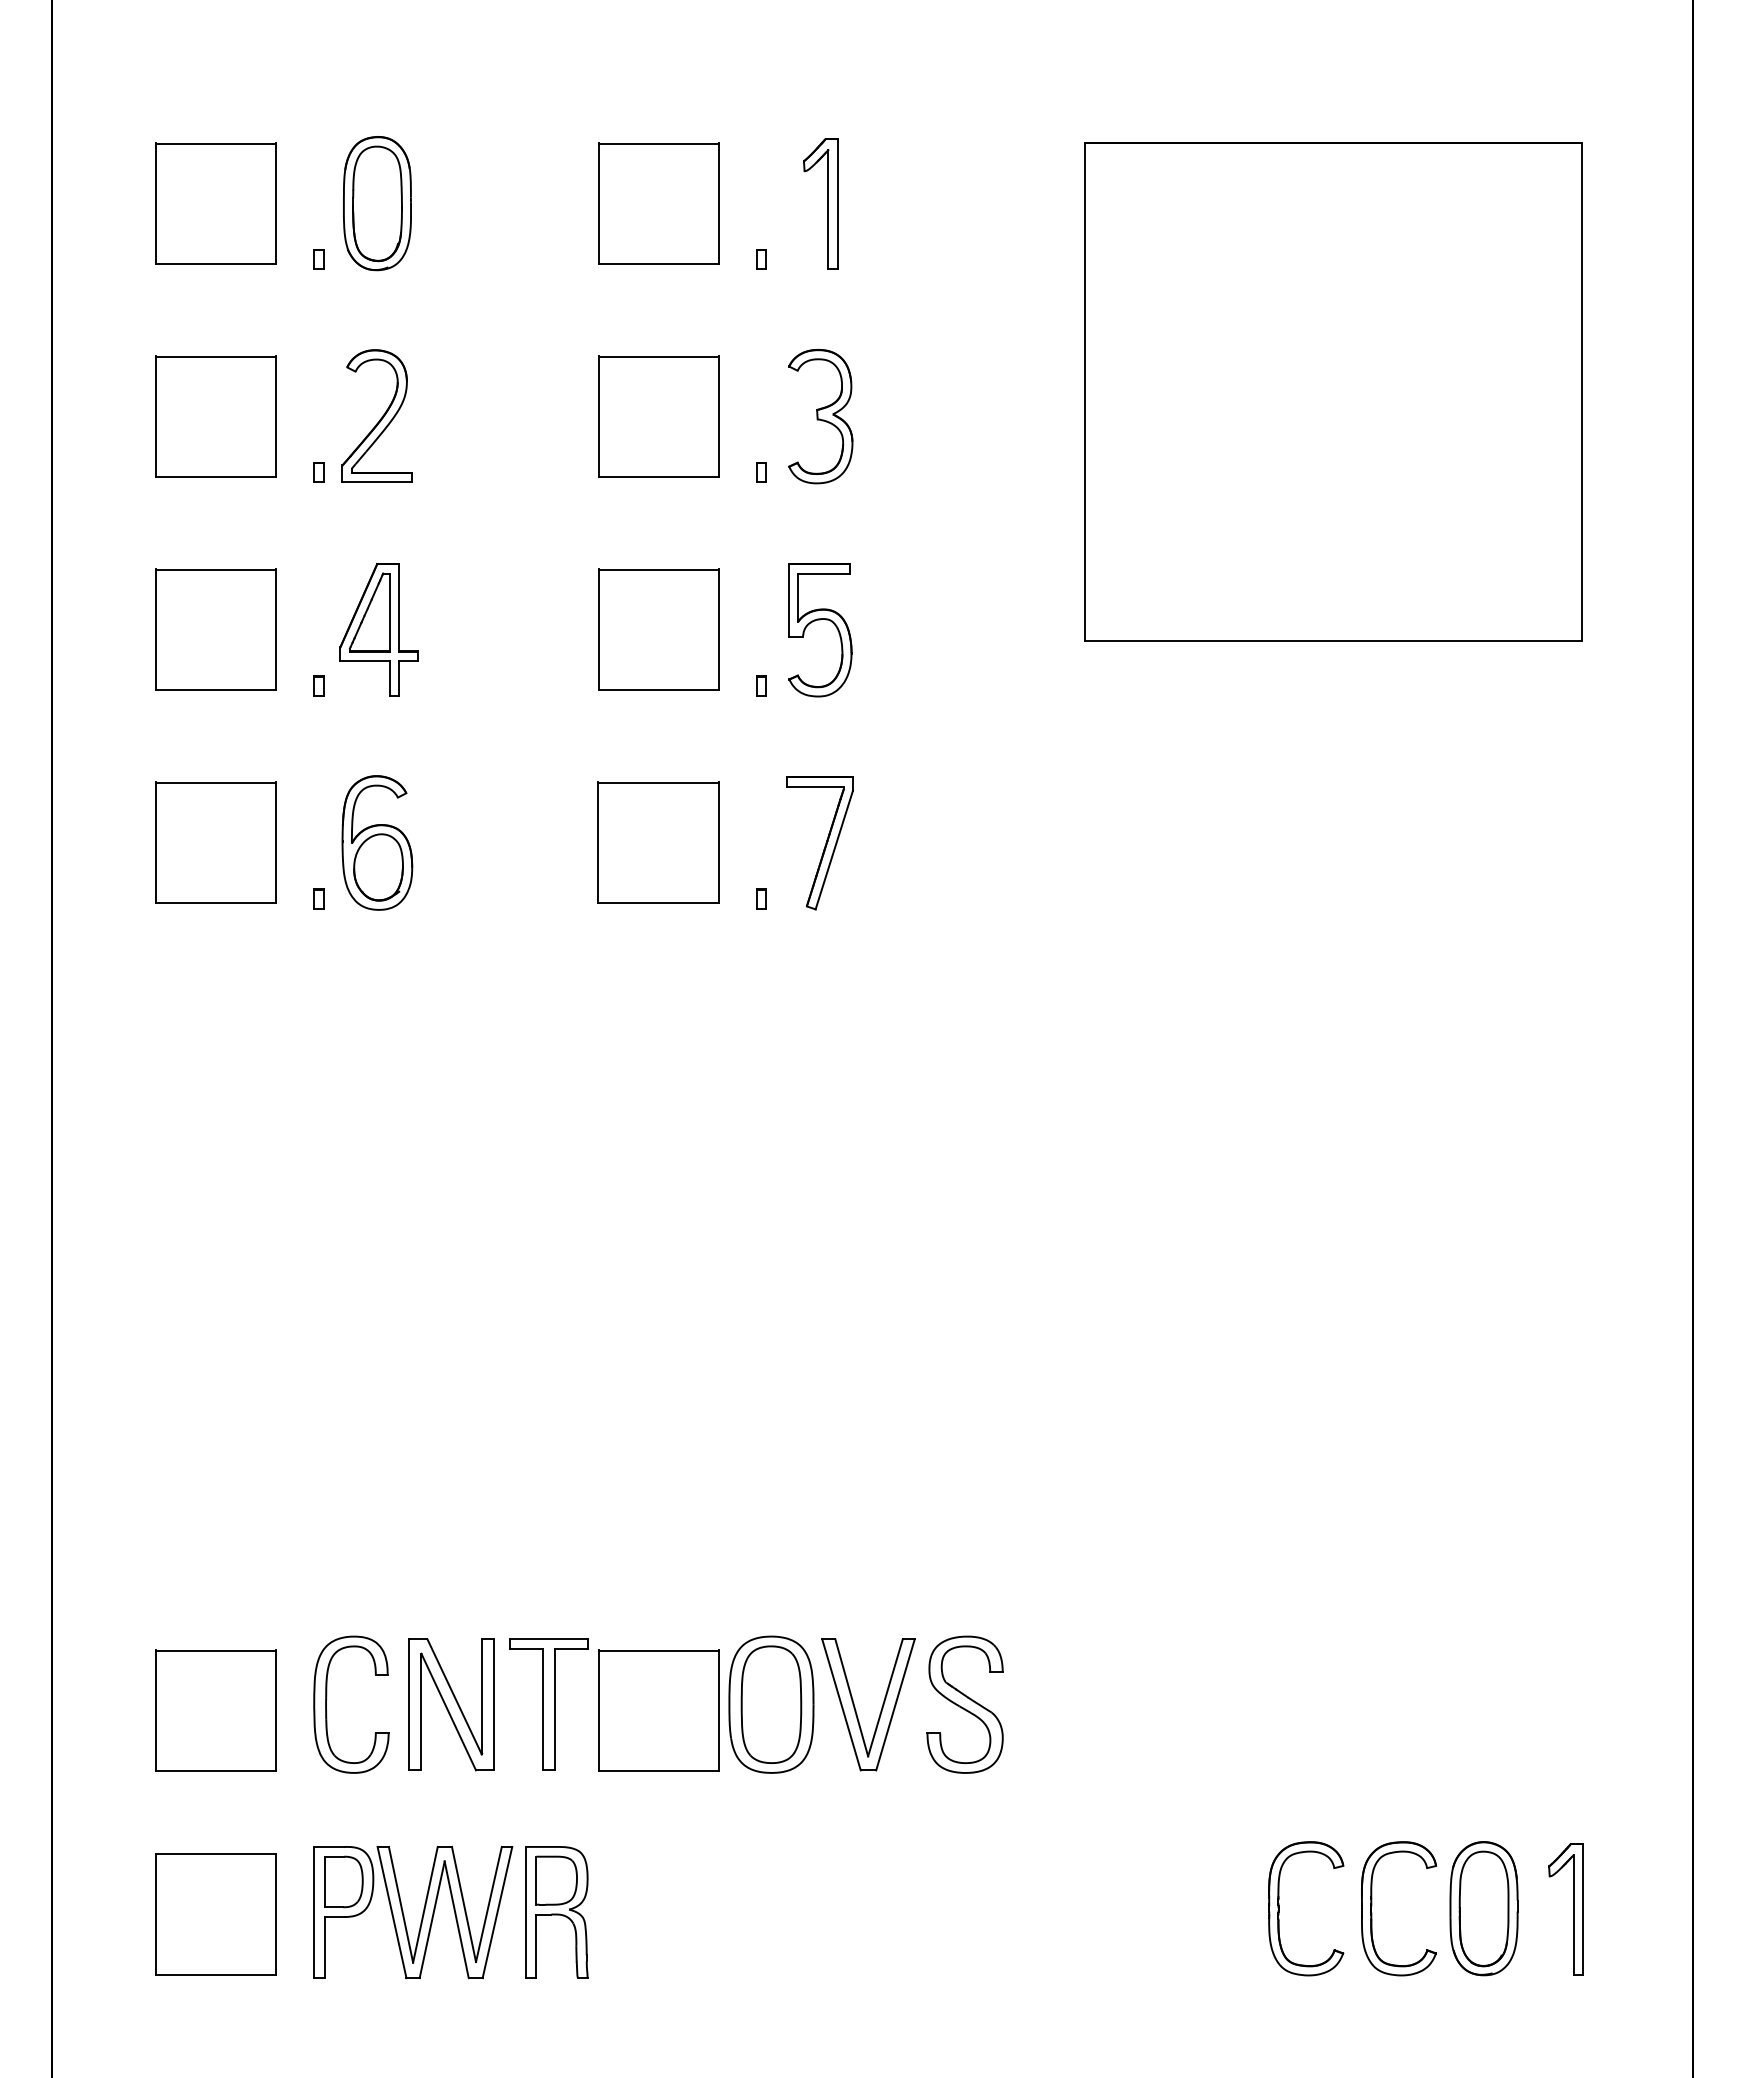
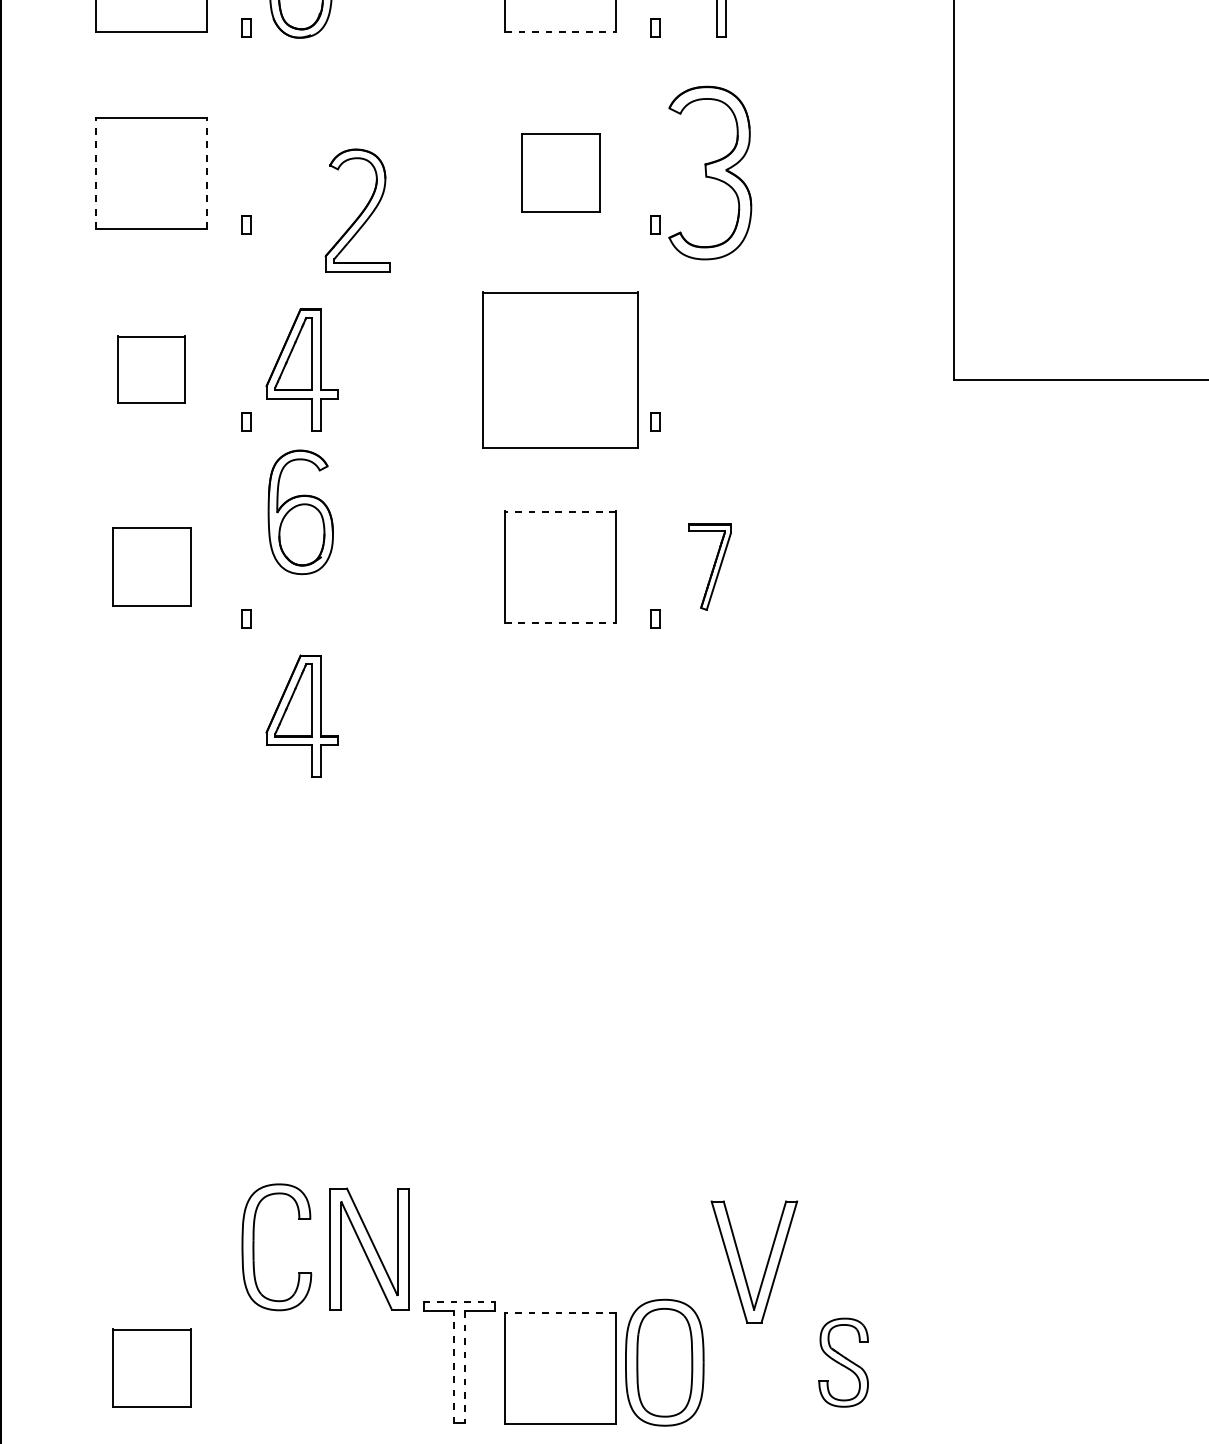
line: (659, 264) -> (561, 32), solid -> dashed
part: (376, 415) -> (357, 209), moved
line: (155, 416) -> (95, 172), solid -> dashed
line: (275, 416) -> (206, 172), solid -> dashed
part: (658, 416) -> (560, 172), size x0.7
part: (820, 416) -> (710, 172), size x1.4
part: (820, 620) -> (710, 361), removed
part: (215, 629) -> (151, 369), size x0.6
part: (658, 629) -> (560, 369), size x1.4
line: (658, 783) -> (560, 511), solid -> dashed
part: (215, 842) -> (151, 566), size x0.7
part: (377, 842) -> (300, 511), moved
part: (819, 843) -> (709, 567), size x0.7
line: (659, 903) -> (561, 622), solid -> dashed
part: (378, 1004) -> (301, 716), added
line: (548, 1639) -> (458, 1302), solid -> dashed
line: (658, 1650) -> (560, 1312), solid -> dashed
part: (327, 1698) -> (254, 1241), moved
part: (451, 1704) -> (369, 1248), moved
part: (964, 1704) -> (843, 1362), size x0.7
part: (855, 1706) -> (742, 1263), moved
line: (543, 1709) -> (454, 1367), solid -> dashed
line: (554, 1709) -> (464, 1367), solid -> dashed
part: (215, 1710) -> (151, 1368), size x0.7

